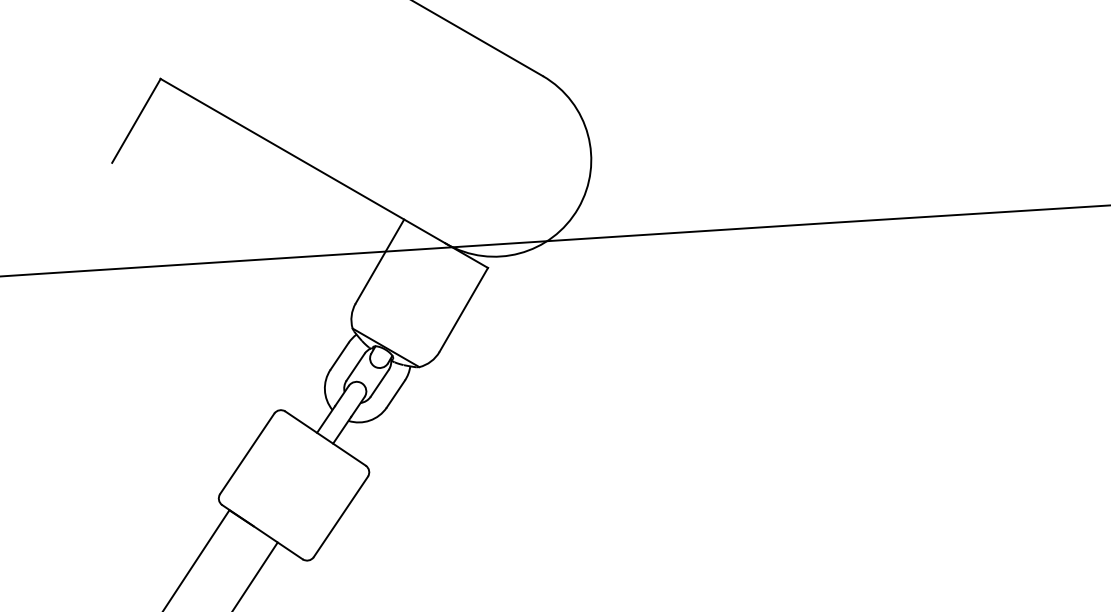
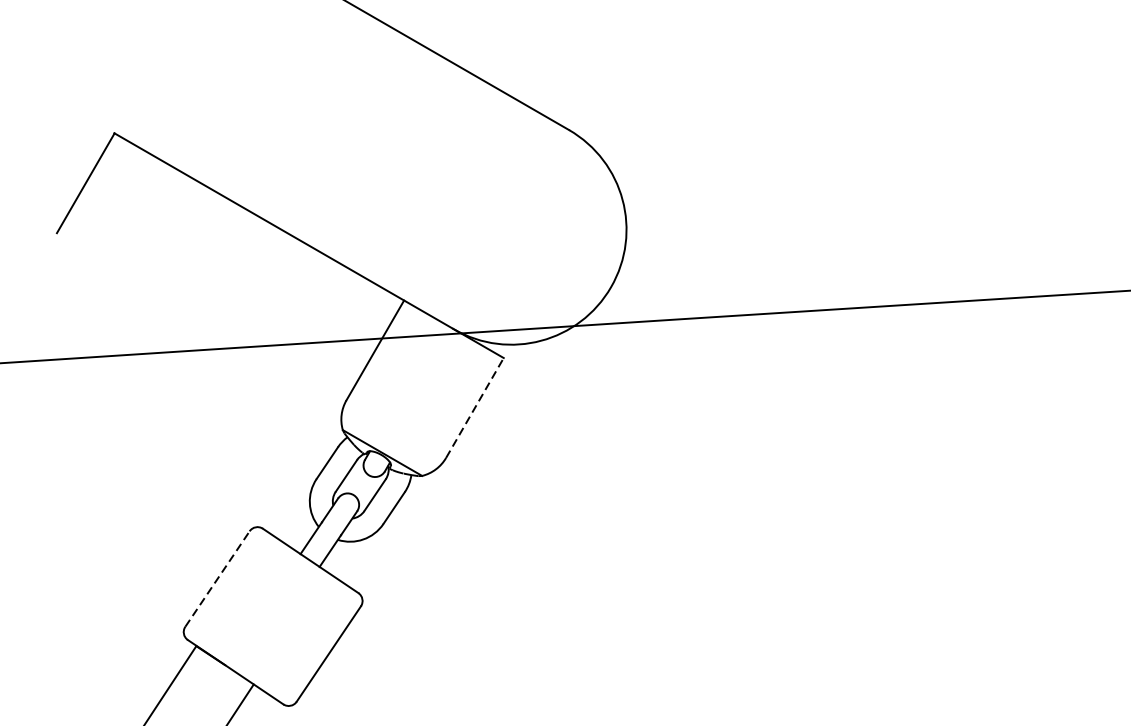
line: (464, 309) -> (475, 407), solid -> dashed
line: (247, 453) -> (217, 578), solid -> dashed

